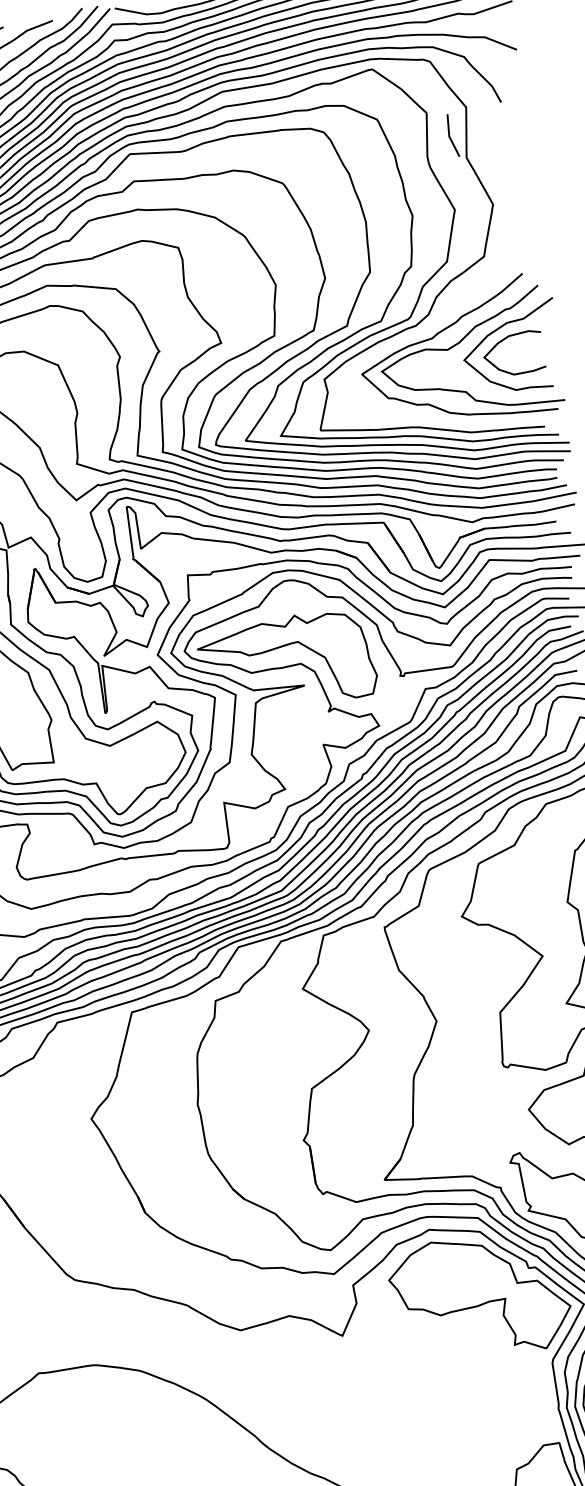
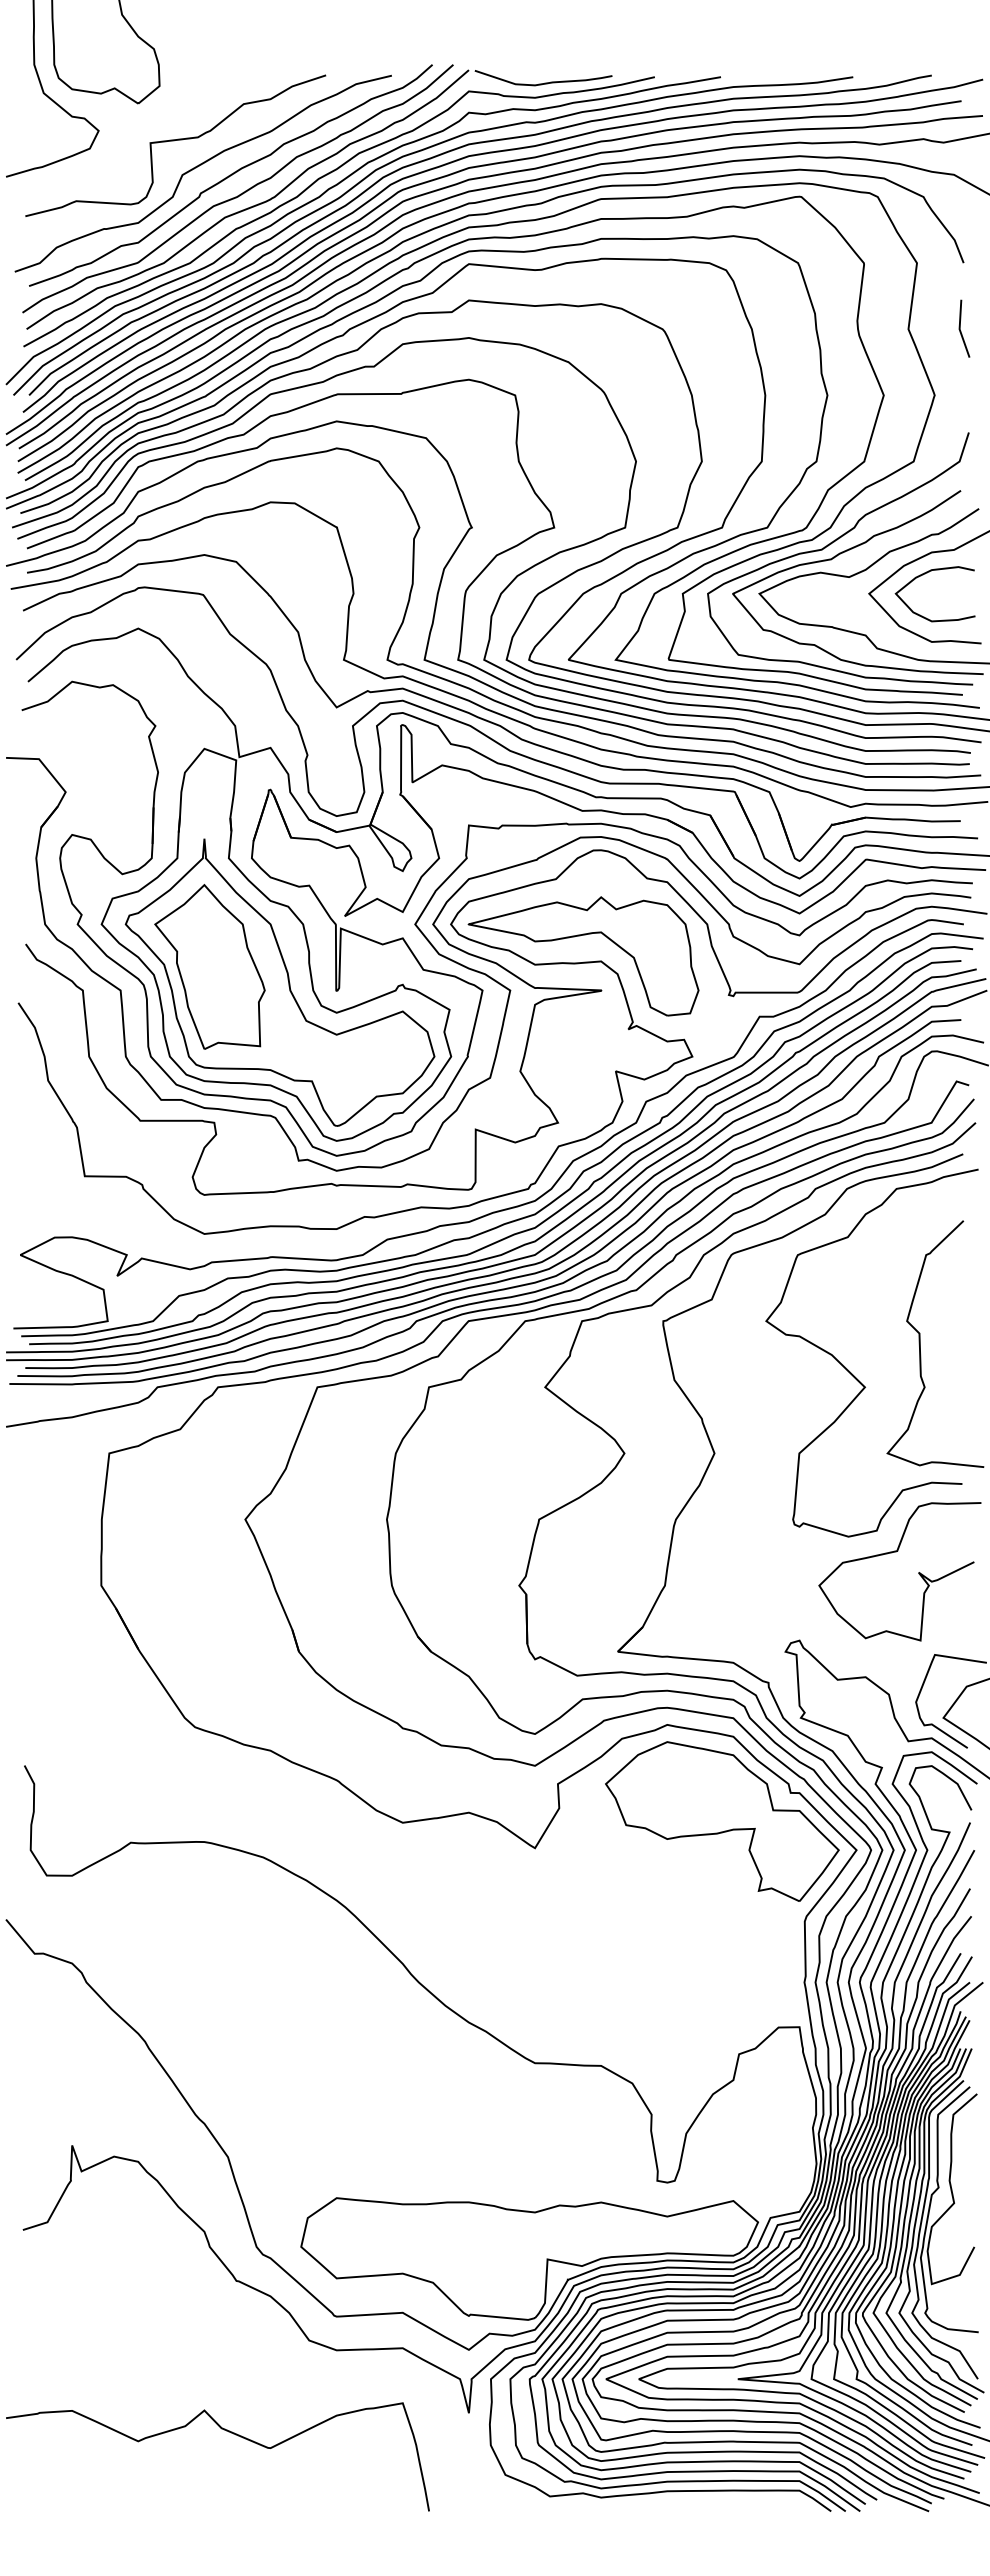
line: (449, 135) -> (960, 328), moved
curve: (430, 327) -> (831, 544), added

